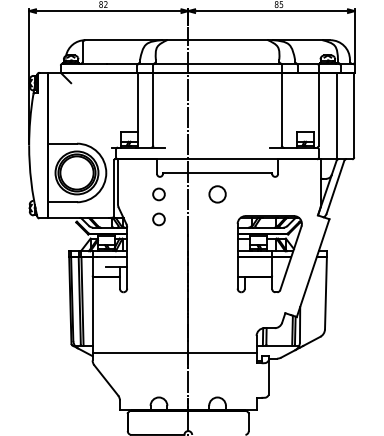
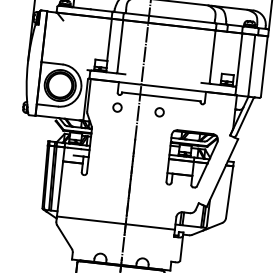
circle: (217, 194) -> (159, 112), size x0.71
circle: (158, 219) -> (115, 125), removed

